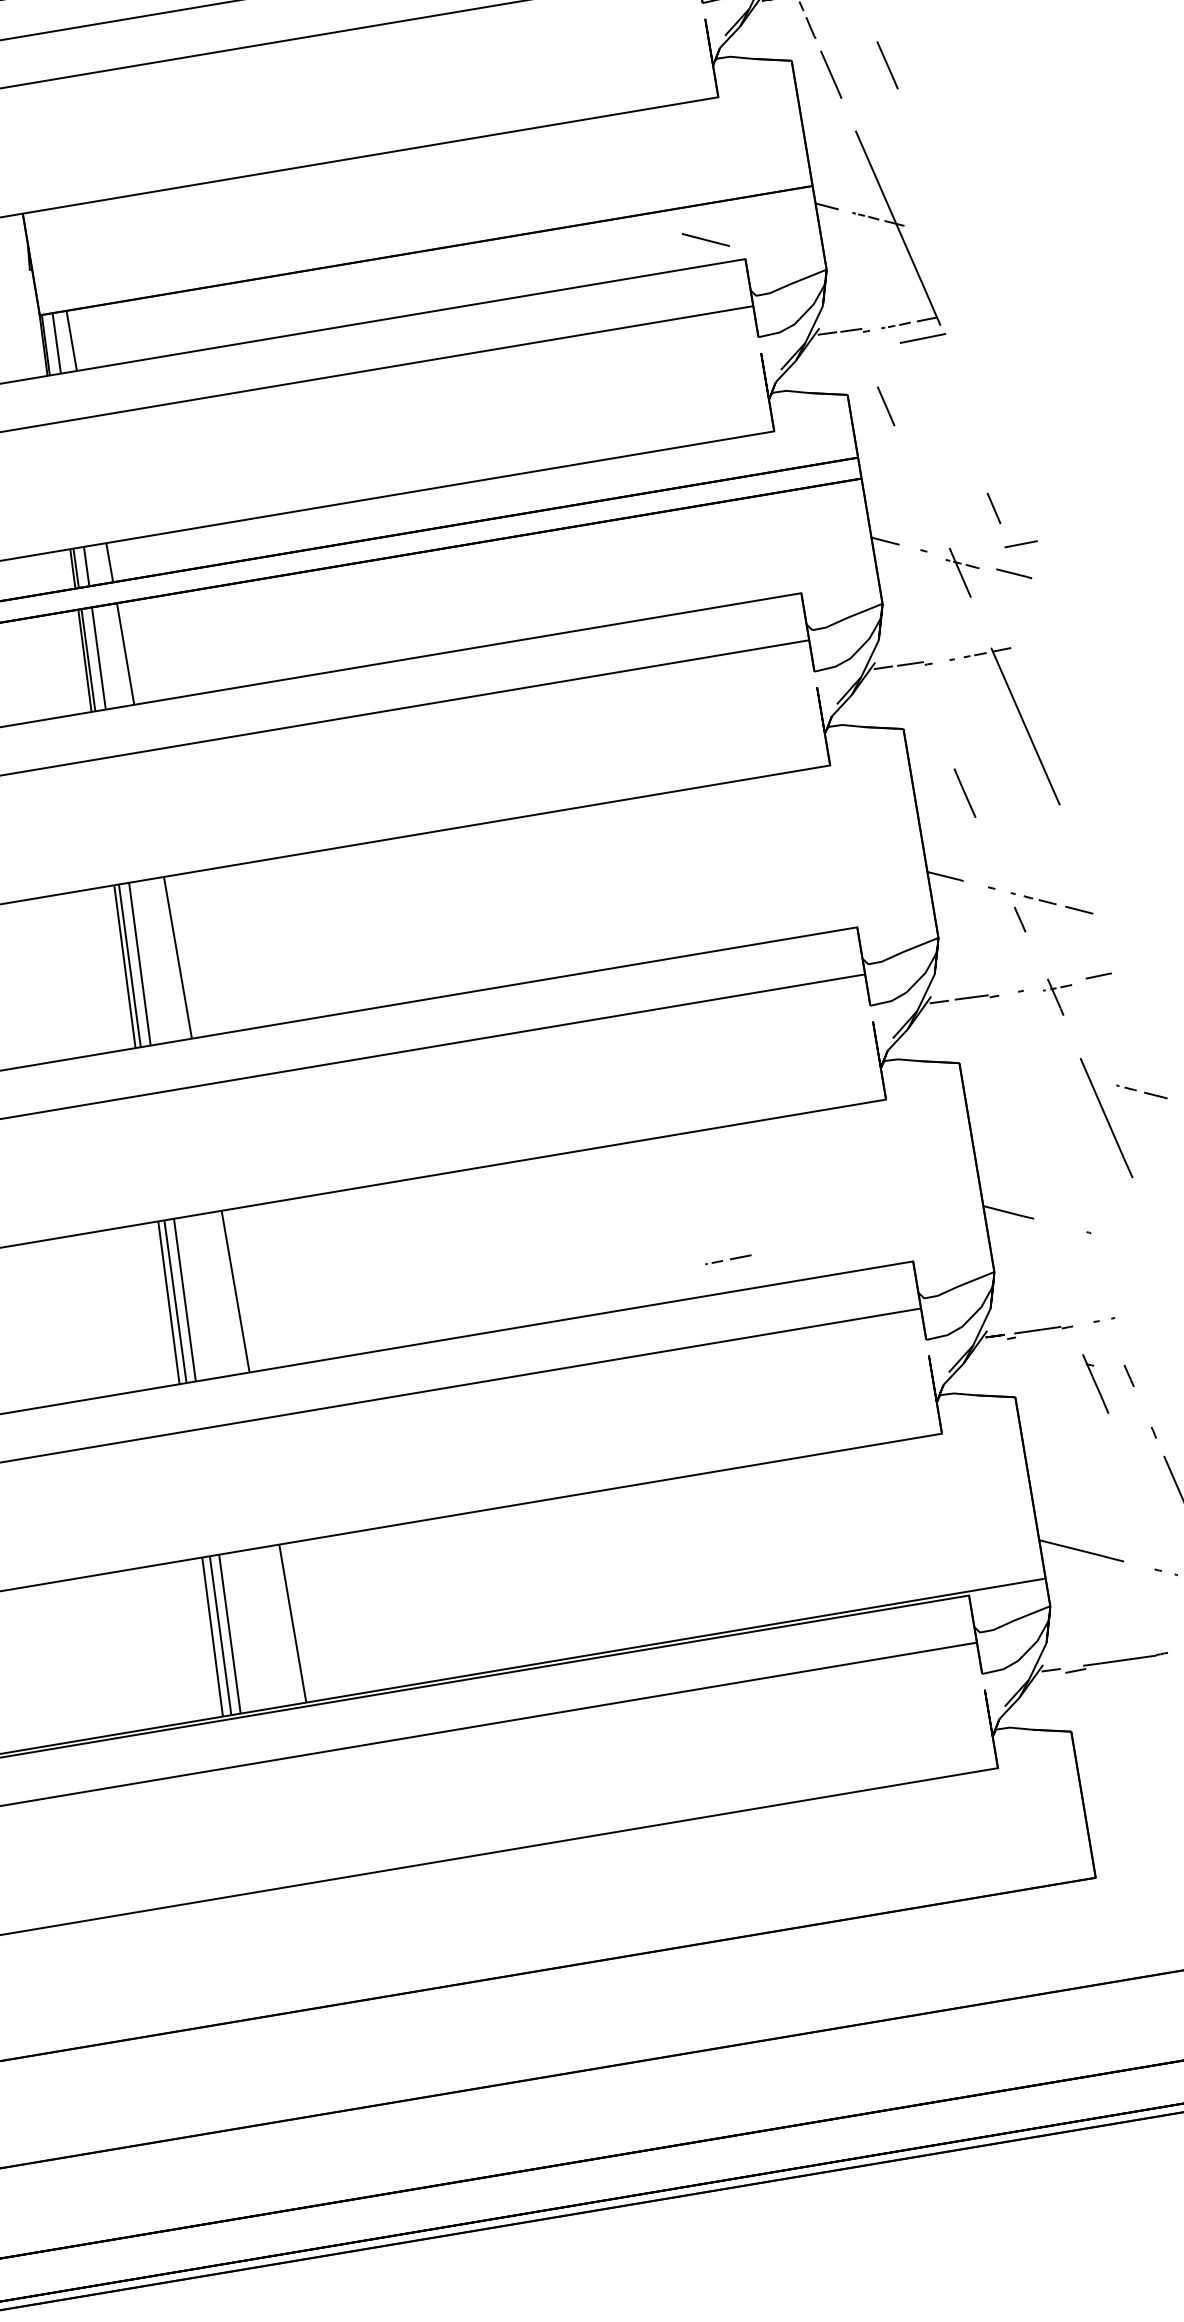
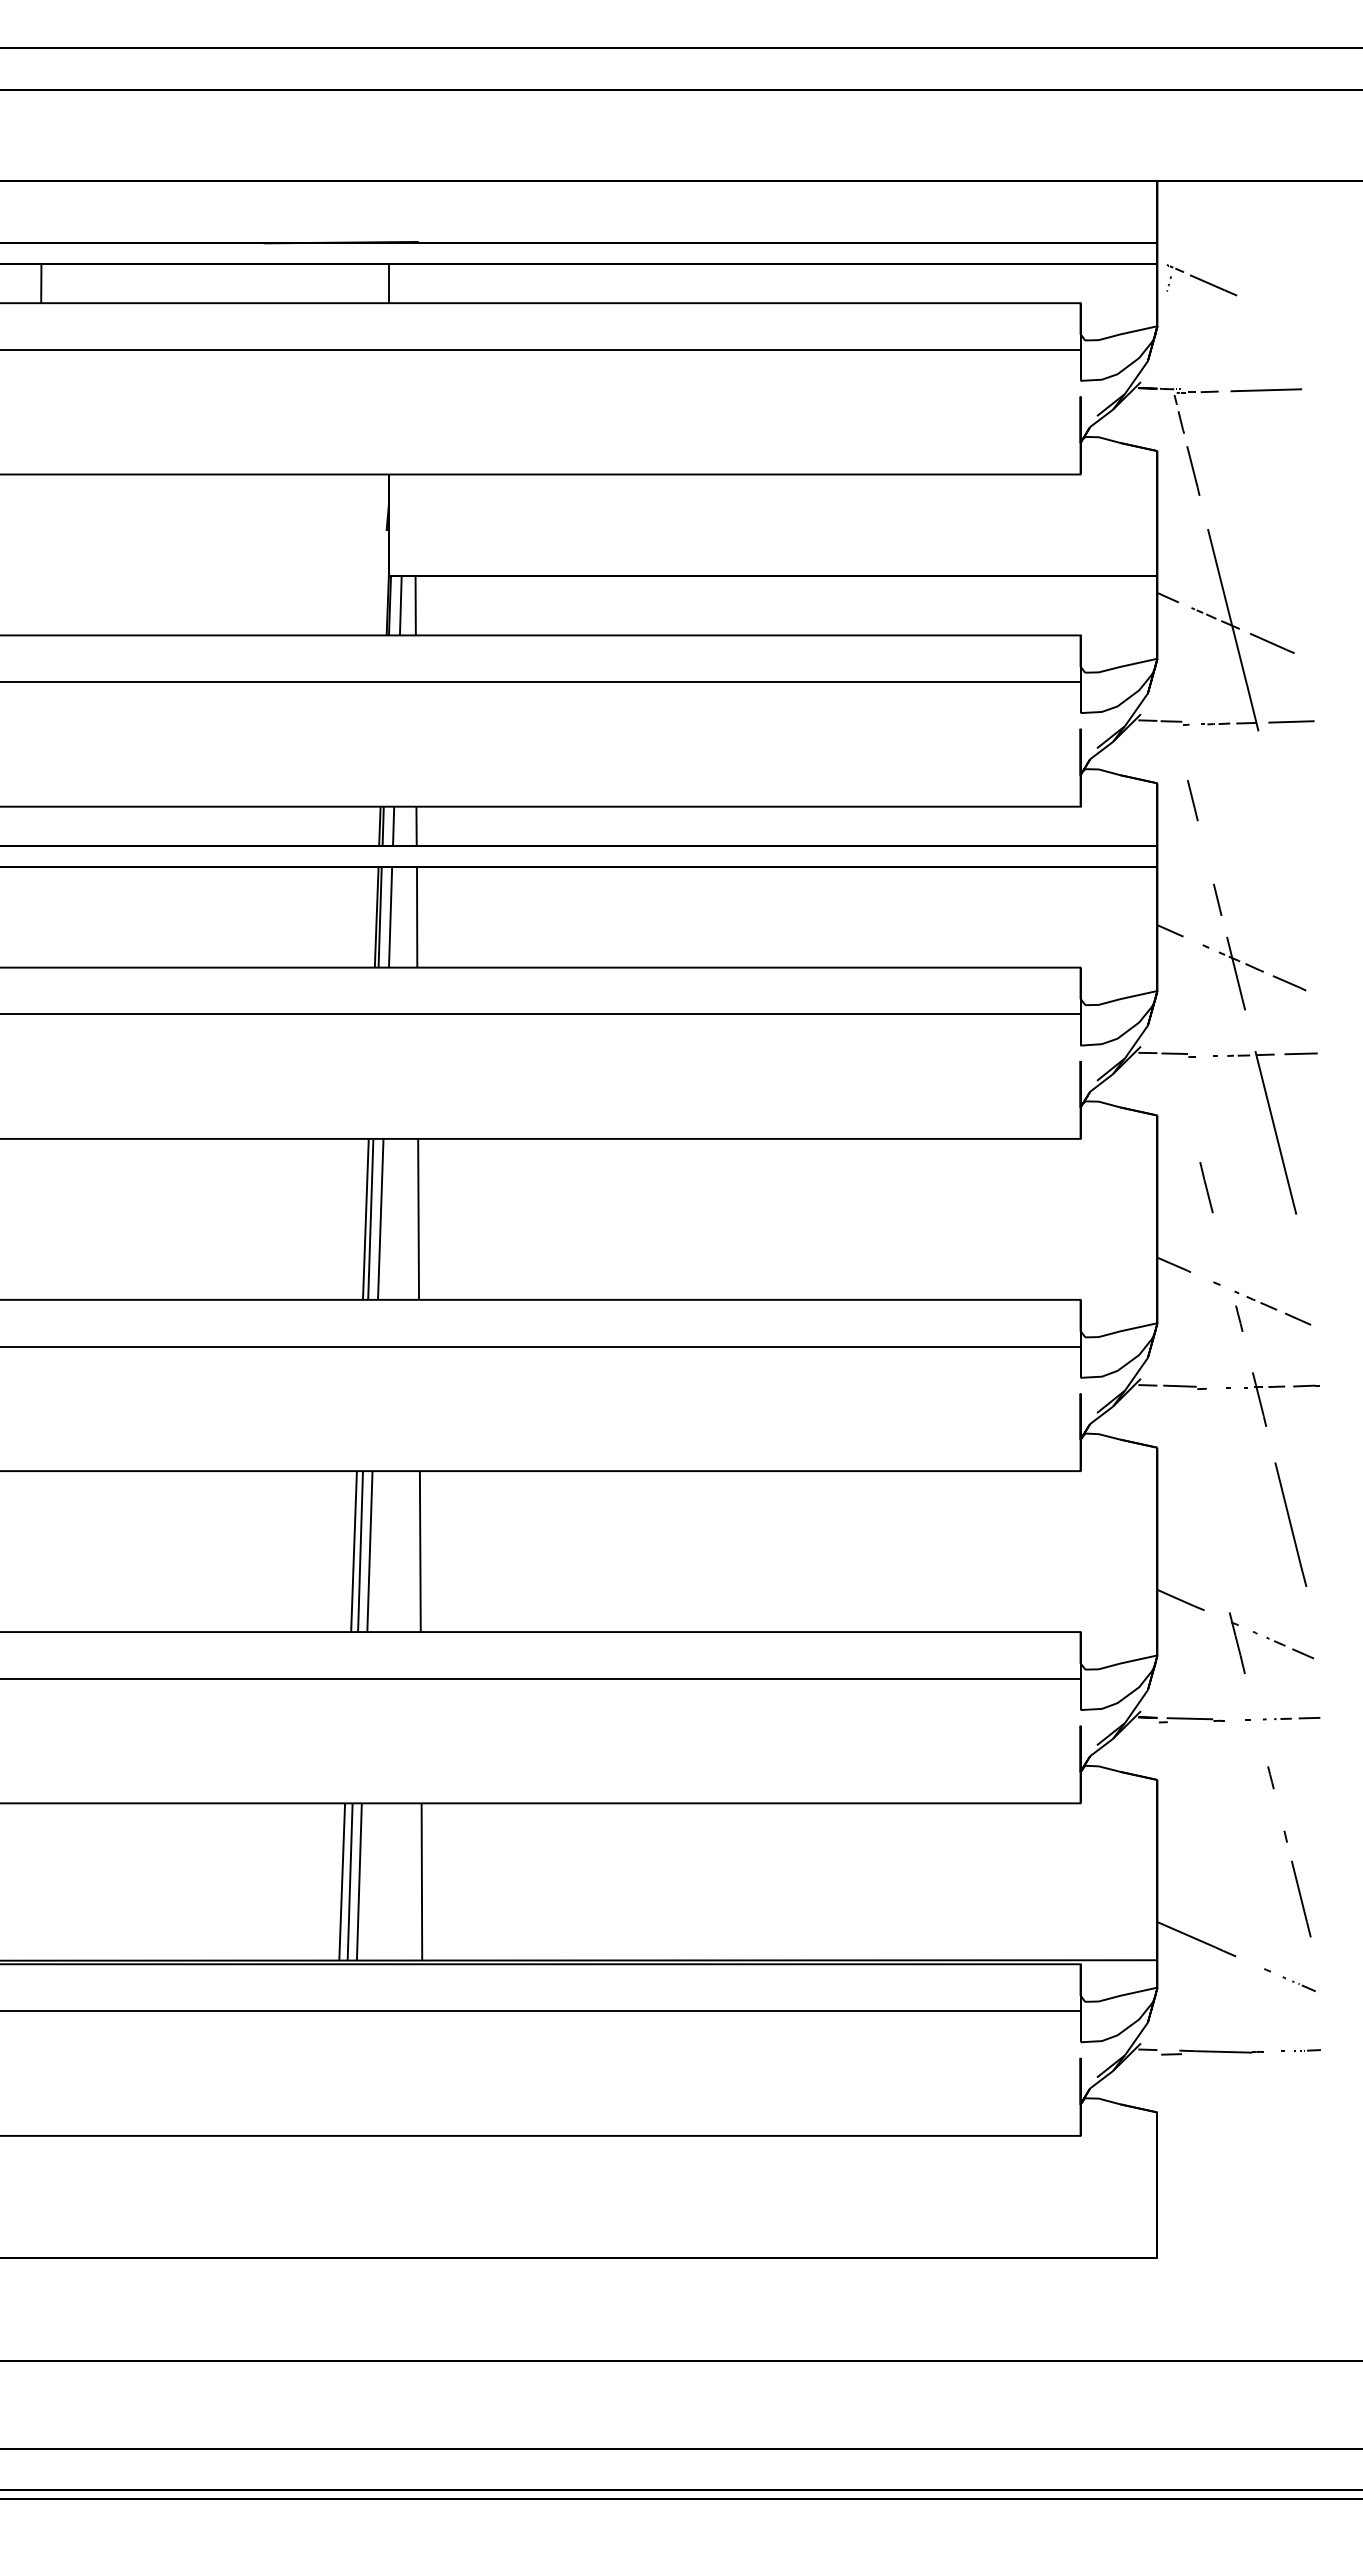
line: (887, 64) -> (1249, 470), removed
line: (705, 239) -> (1272, 643), moved
line: (922, 338) -> (1291, 721), moved
line: (993, 508) -> (1217, 899), moved
line: (1020, 544) -> (1300, 1053), moved
part: (963, 572) -> (1240, 973), size x1.43
part: (1059, 996) -> (1264, 1399), size x1.43
part: (1142, 1092) -> (1290, 1648), moved
part: (728, 1259) -> (1297, 1718), moved
part: (1095, 1383) -> (1237, 1642), moved

